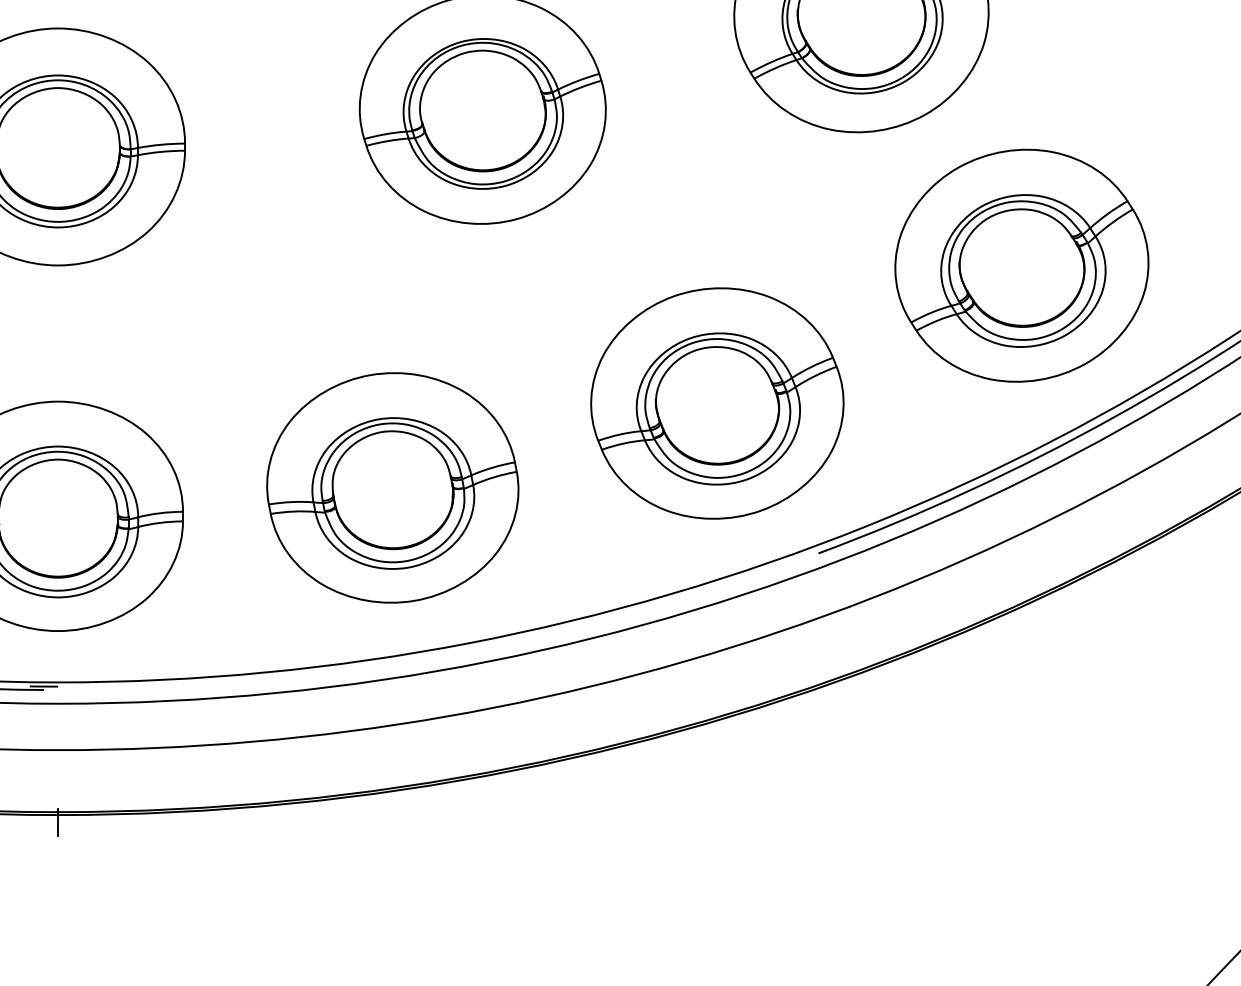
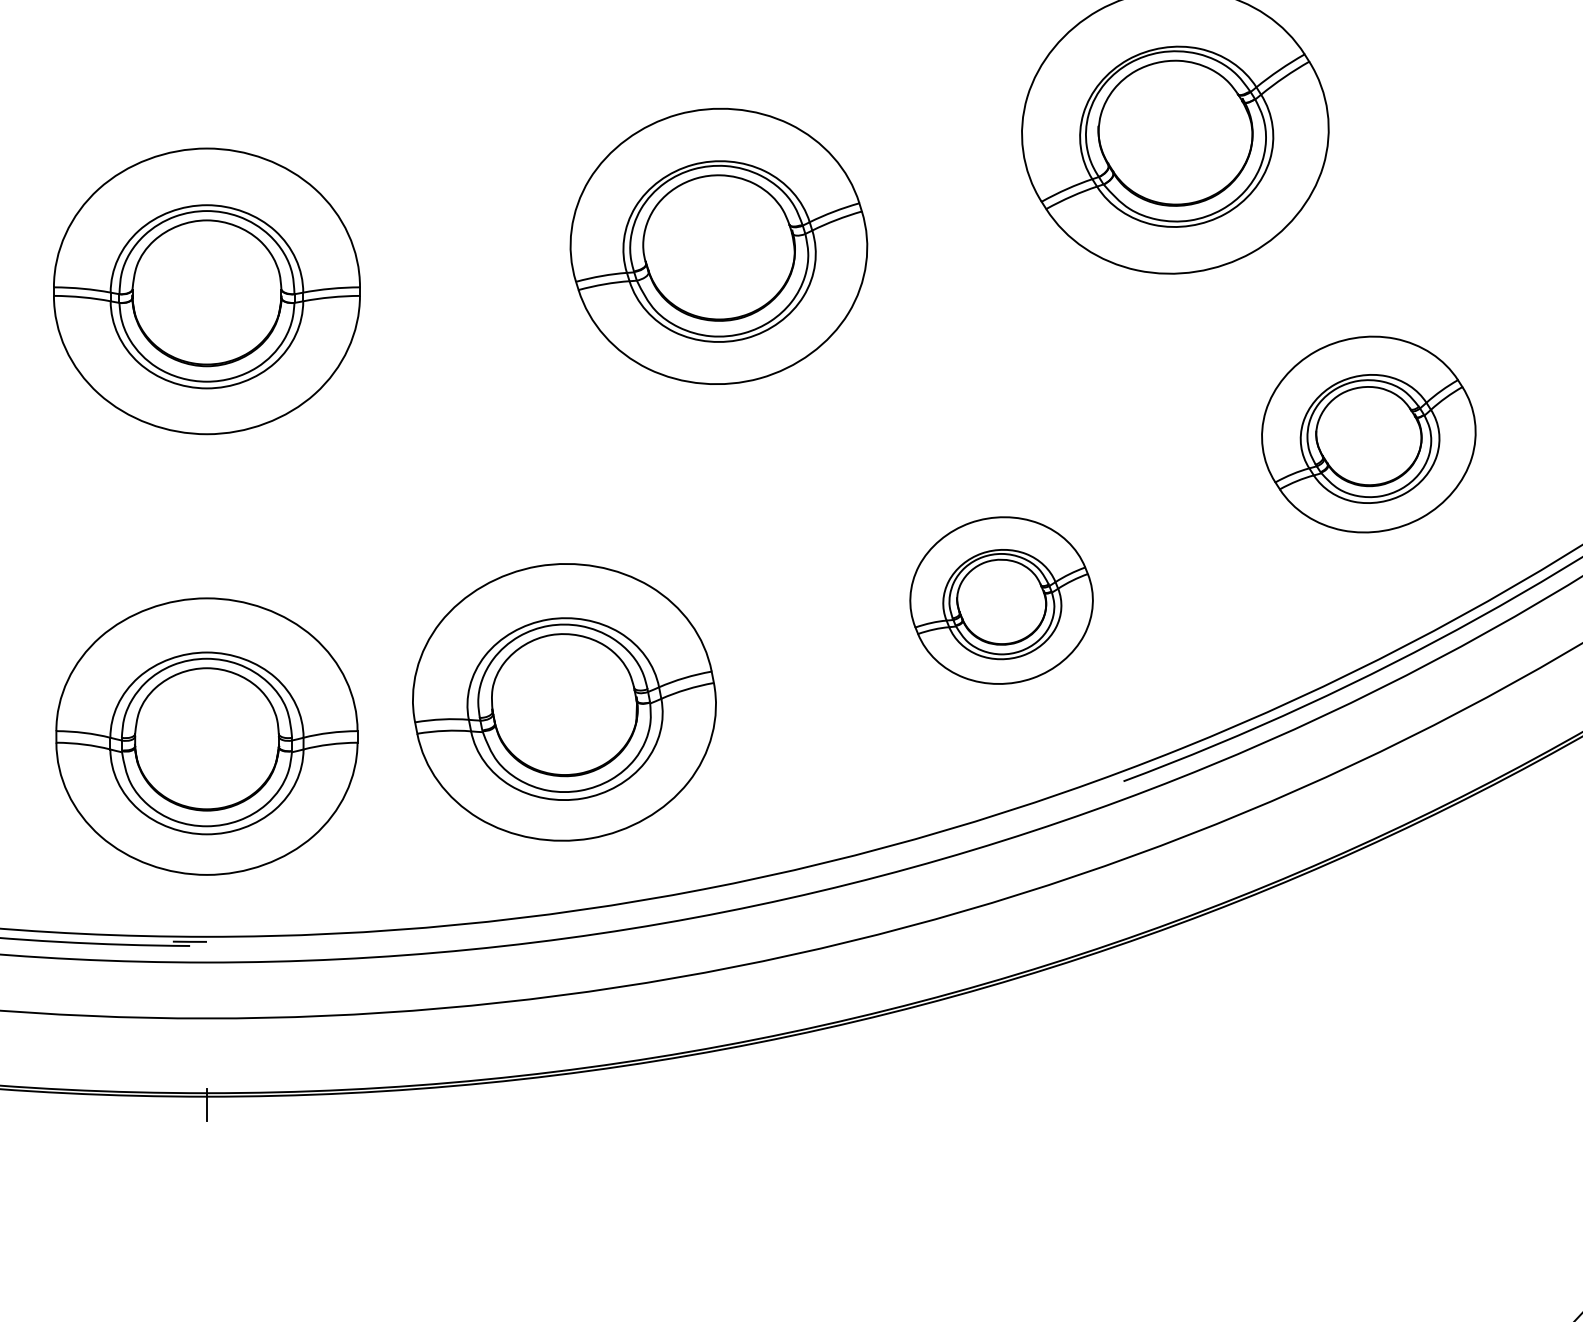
part: (1021, 265) -> (1368, 434), size x0.7
part: (717, 403) -> (1001, 600), size x0.6
part: (392, 488) -> (564, 702), moved

